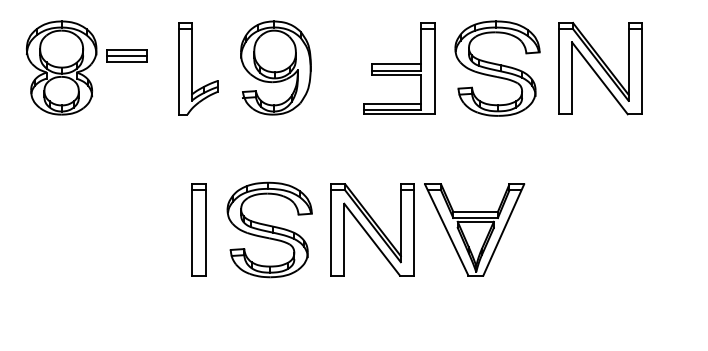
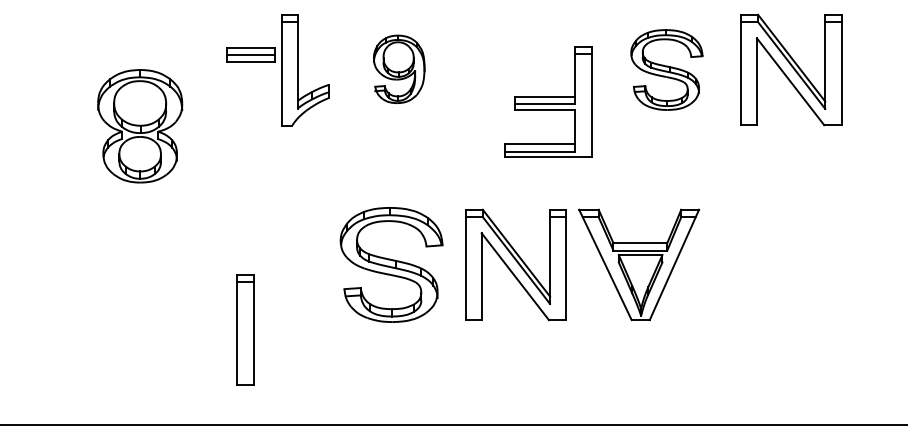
part: (126, 55) -> (250, 54), moved
part: (61, 68) -> (140, 126), moved
part: (276, 68) -> (399, 69), size x0.6
part: (399, 68) -> (548, 101), moved
part: (497, 68) -> (666, 69), size x0.7
part: (198, 229) -> (245, 329), moved

